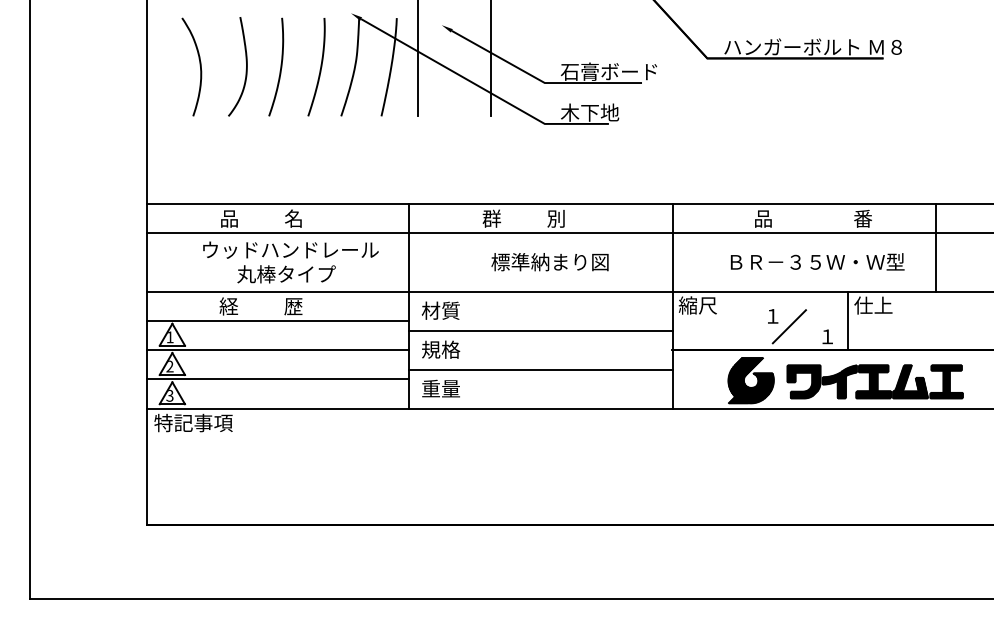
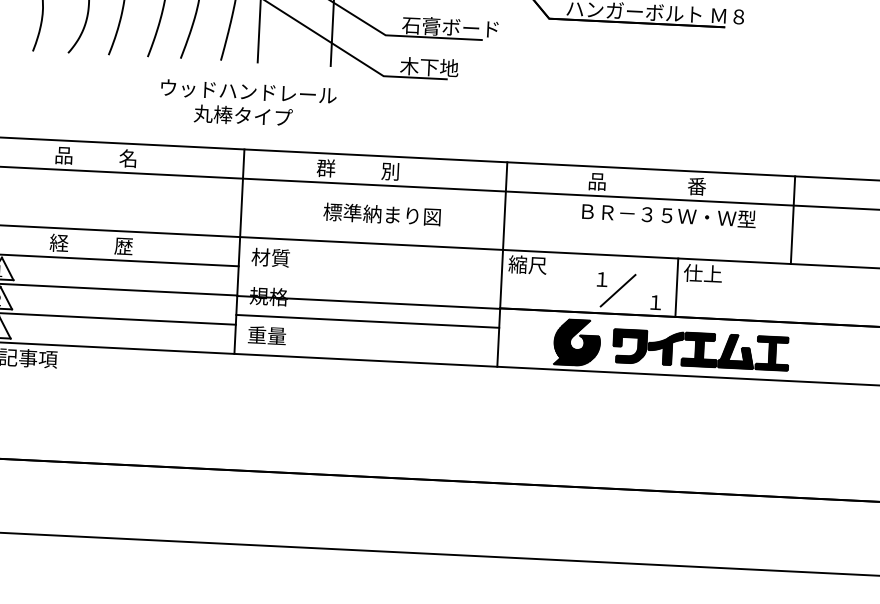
line: (935, 247) -> (792, 219), moved
text: (817, 261) -> (668, 214), moved
text: (290, 262) -> (247, 104), moved
line: (540, 330) -> (368, 302), moved

